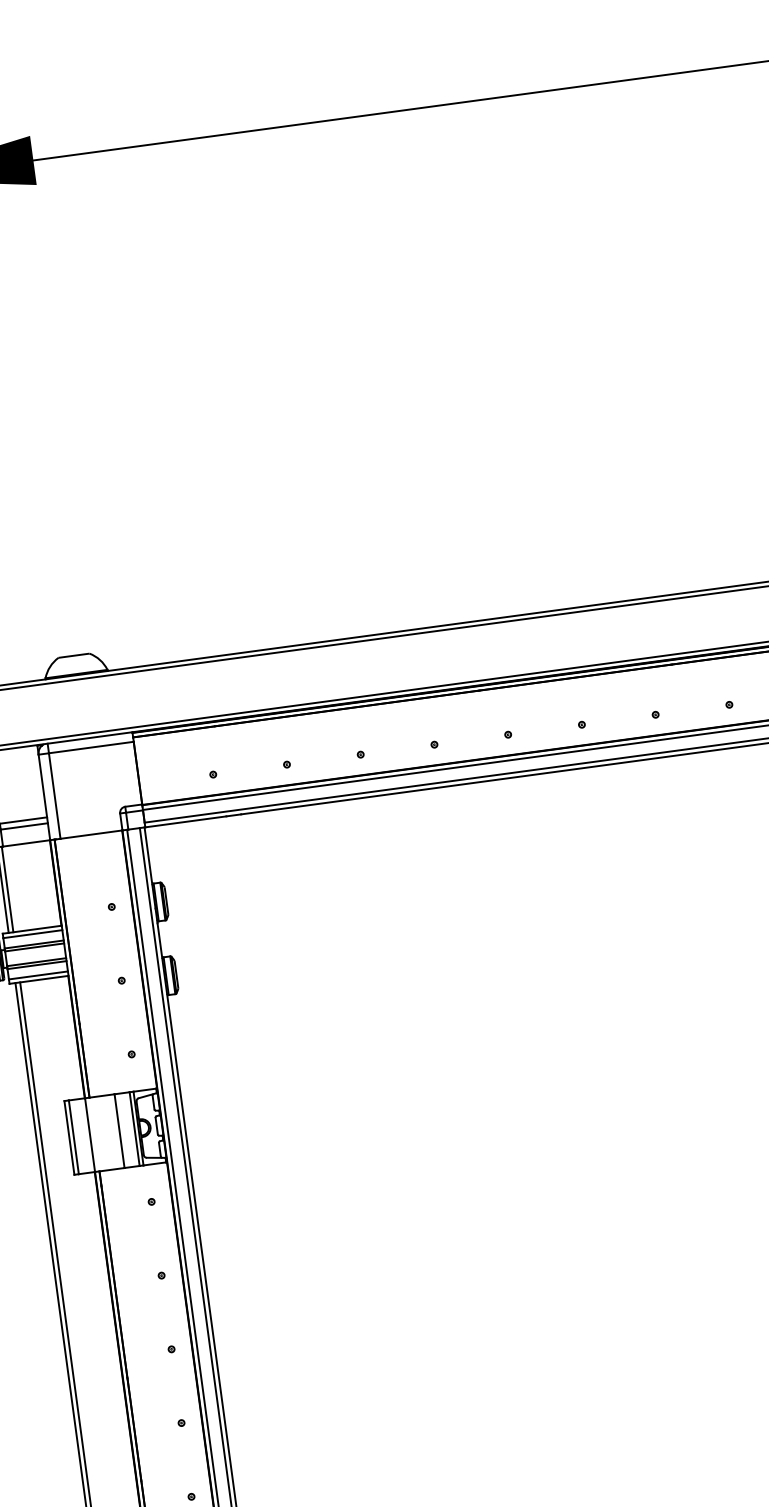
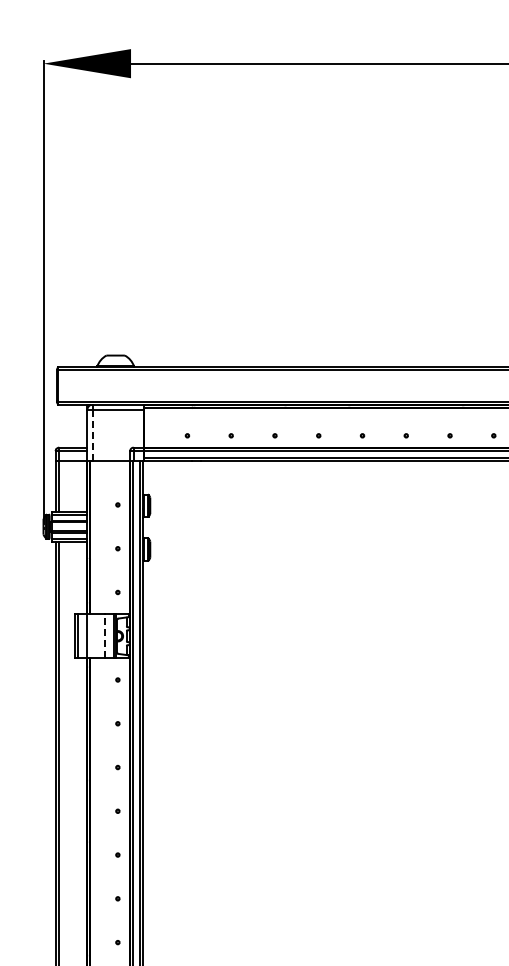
line: (54, 795) -> (93, 435), solid -> dashed
line: (119, 1131) -> (104, 636), solid -> dashed

